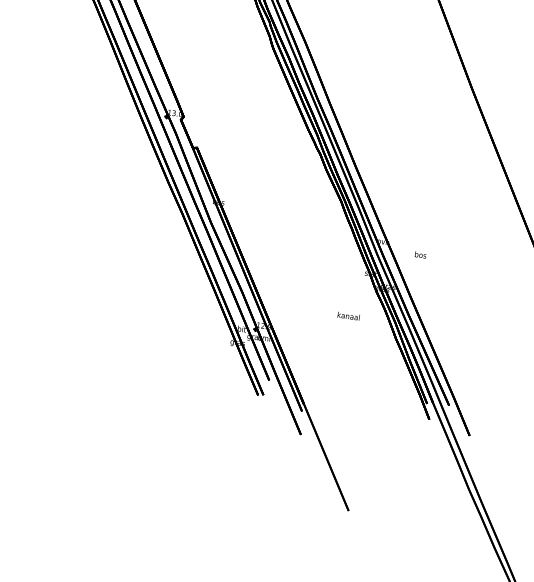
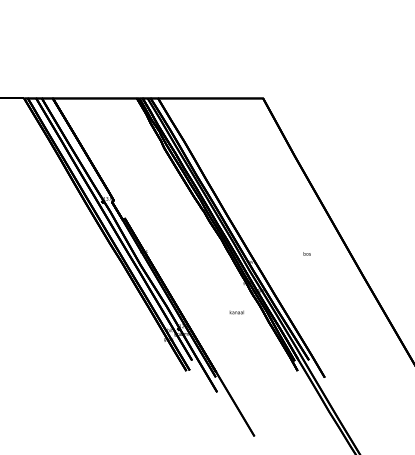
text: (419, 254) -> (306, 253), moved

